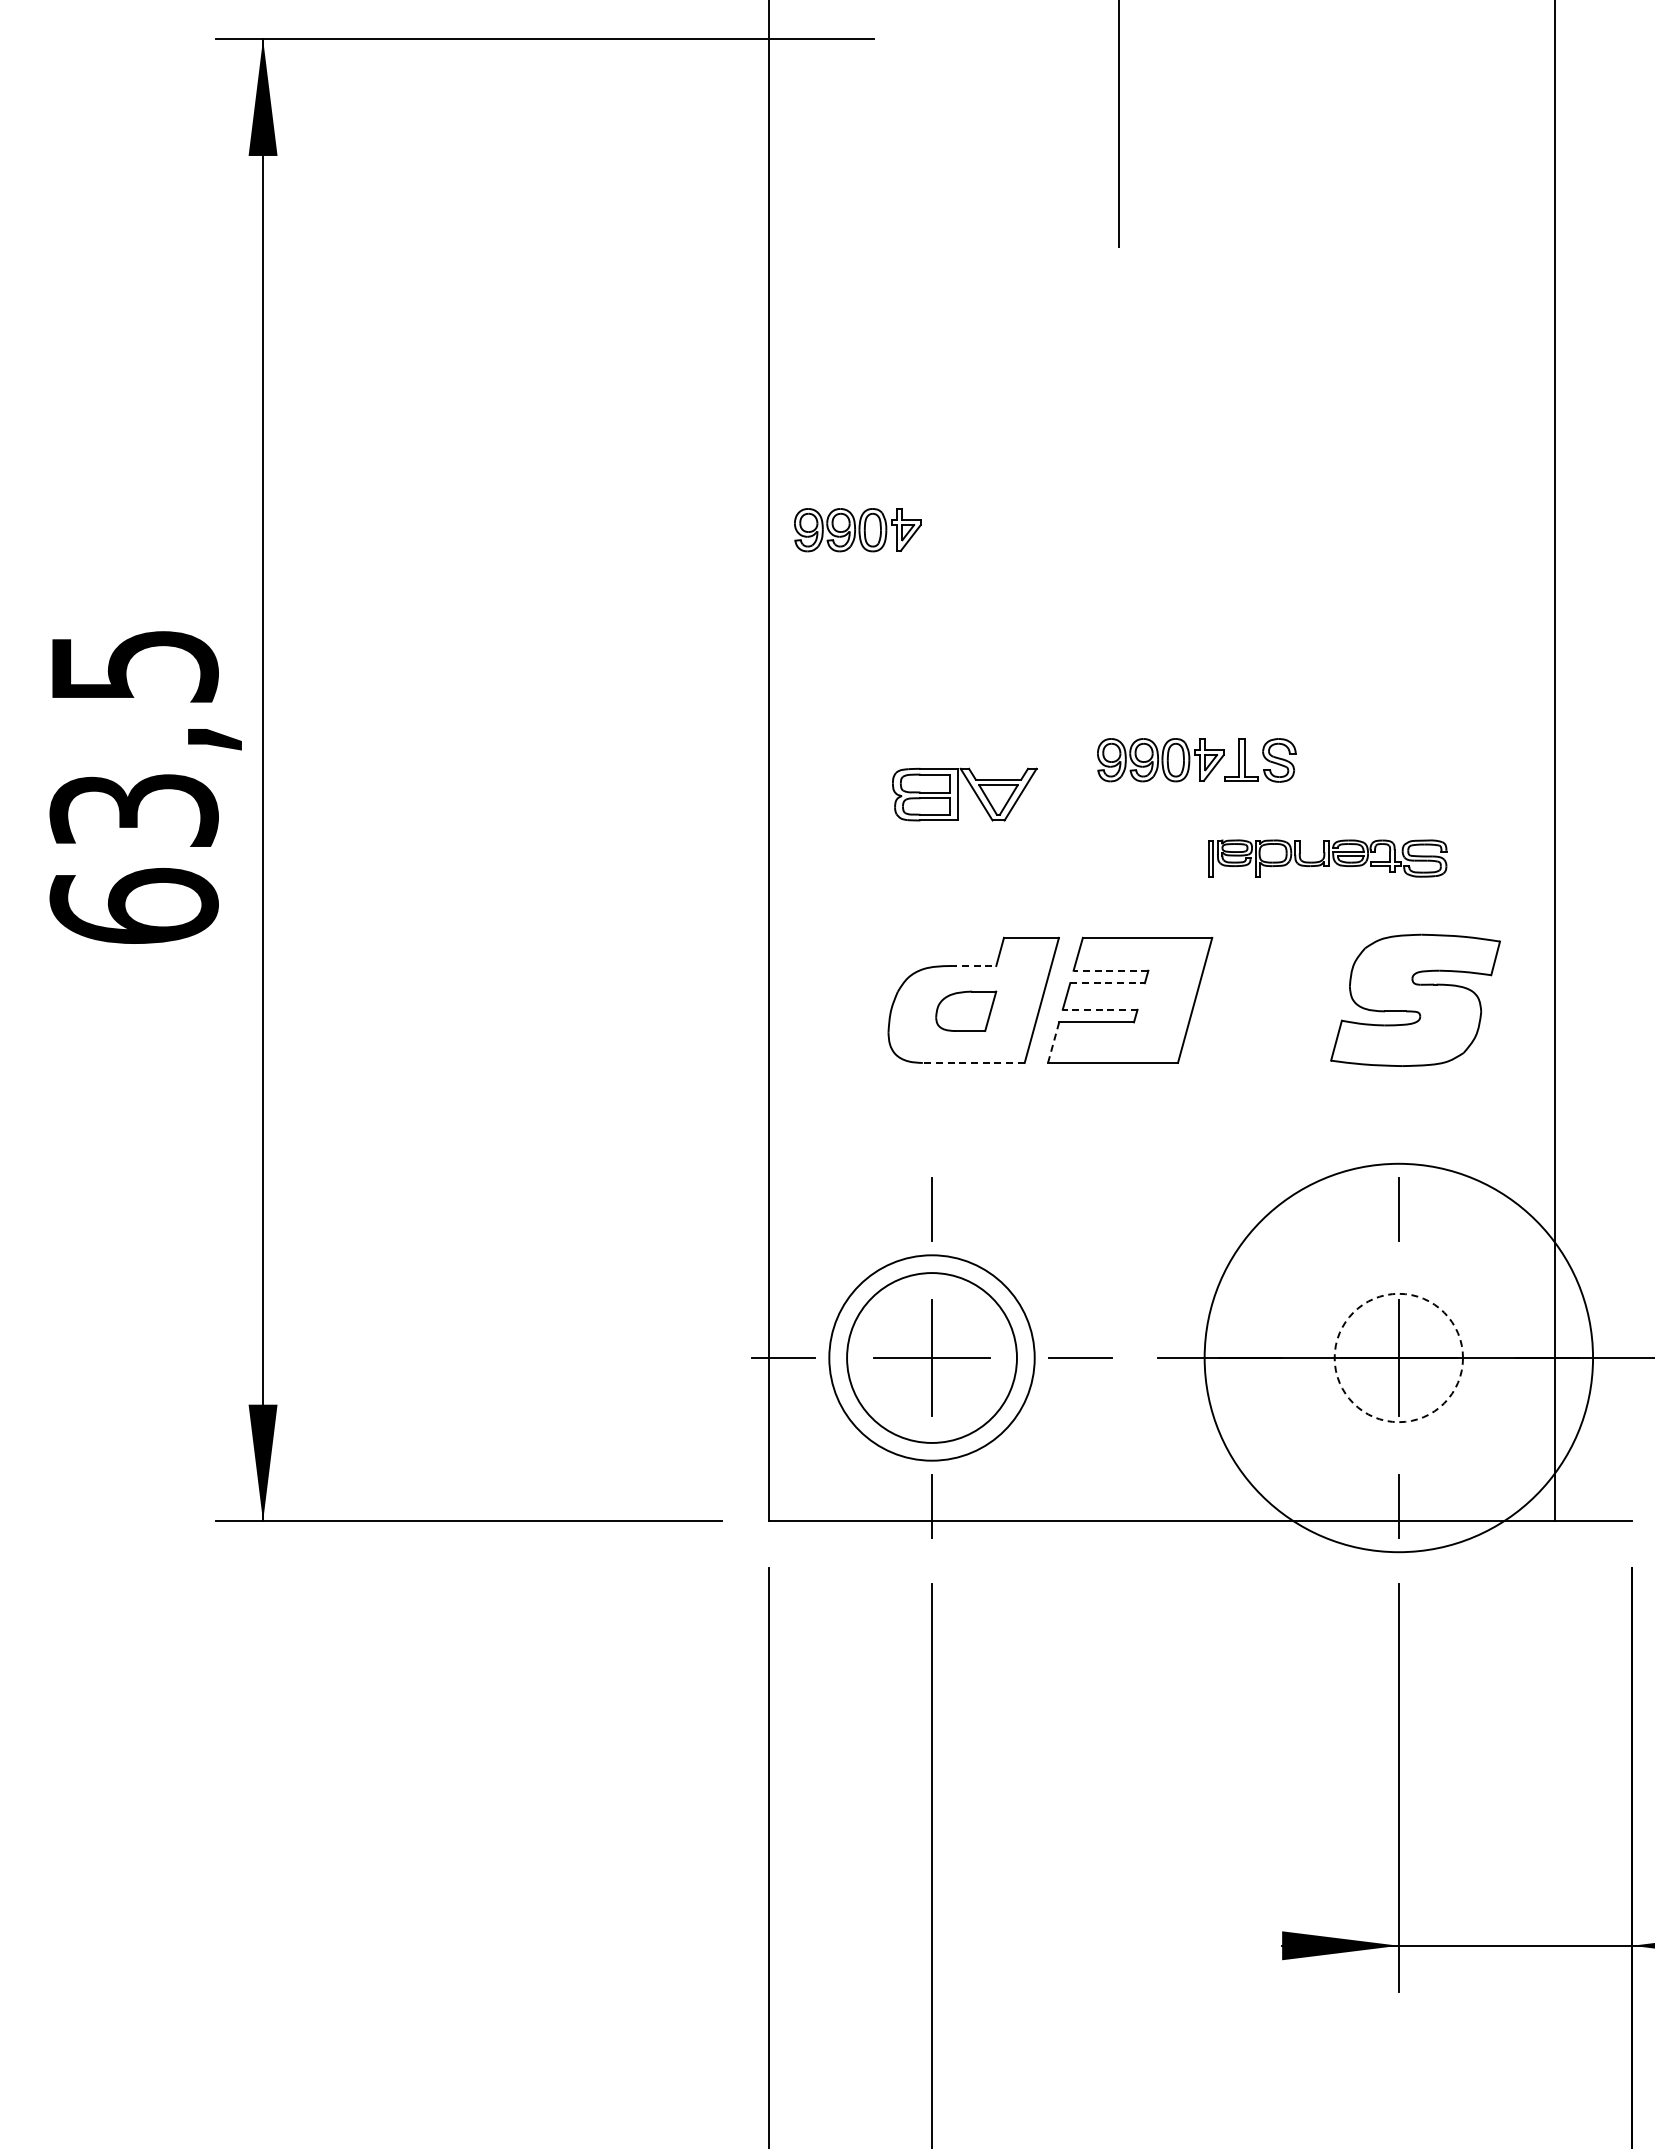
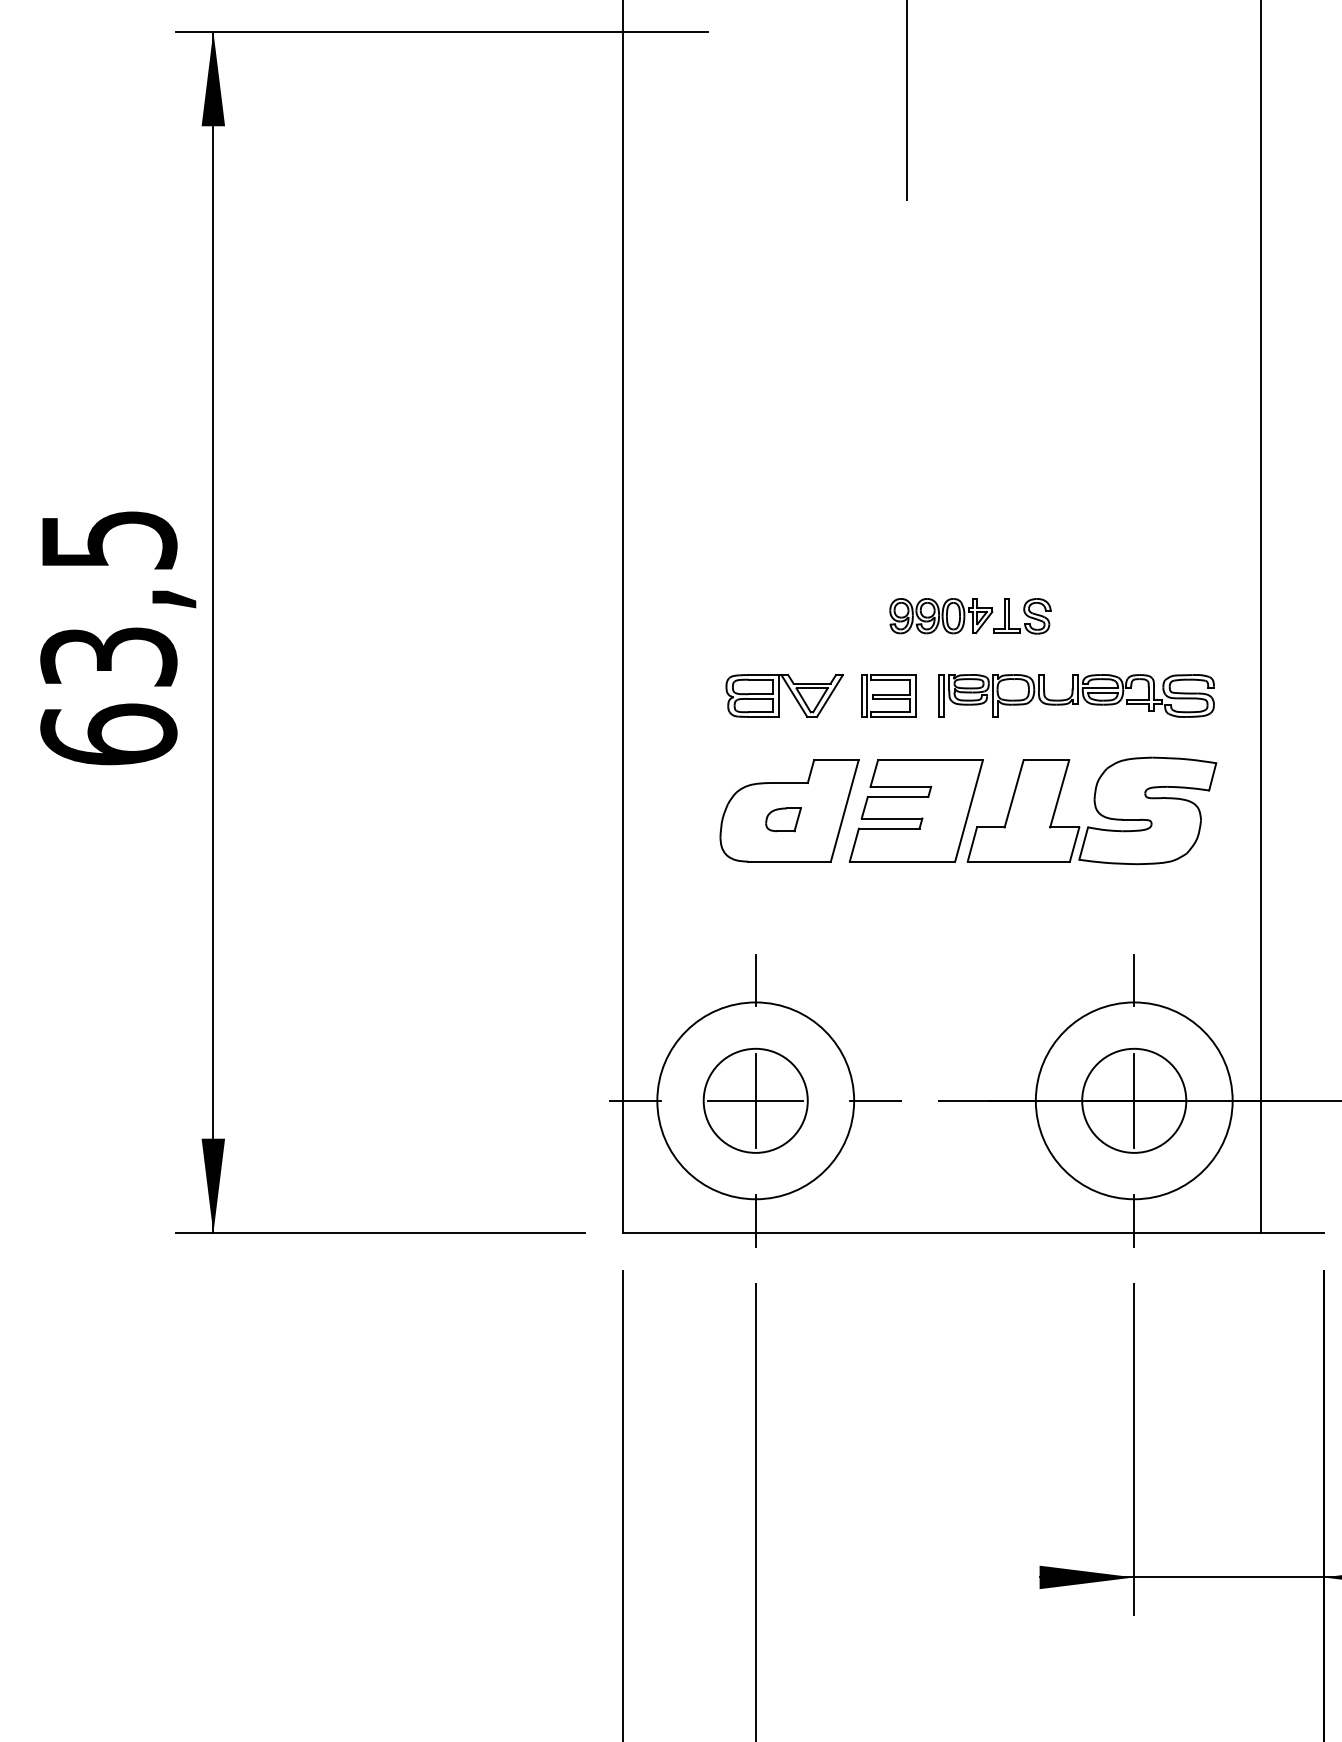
part: (857, 530) -> (695, 429), removed
part: (964, 794) -> (784, 695), moved
part: (1095, 858) -> (888, 695), added
part: (1327, 858) -> (1076, 695), size x1.43
line: (973, 966) -> (789, 783), dashed -> solid
line: (1110, 970) -> (900, 786), dashed -> solid
line: (1108, 983) -> (898, 797), dashed -> solid
part: (1262, 999) -> (1023, 810), added
line: (1099, 1009) -> (891, 818), dashed -> solid
part: (966, 1011) -> (783, 819), size x0.71
line: (1053, 1042) -> (854, 845), dashed -> solid
line: (973, 1062) -> (789, 861), dashed -> solid
circle: (931, 1357) -> (755, 1100), size x0.62
circle: (931, 1357) -> (755, 1100), size x1.43
circle: (1398, 1357) -> (1133, 1100), dashed -> solid
circle: (1398, 1357) -> (1133, 1100), size x0.62

